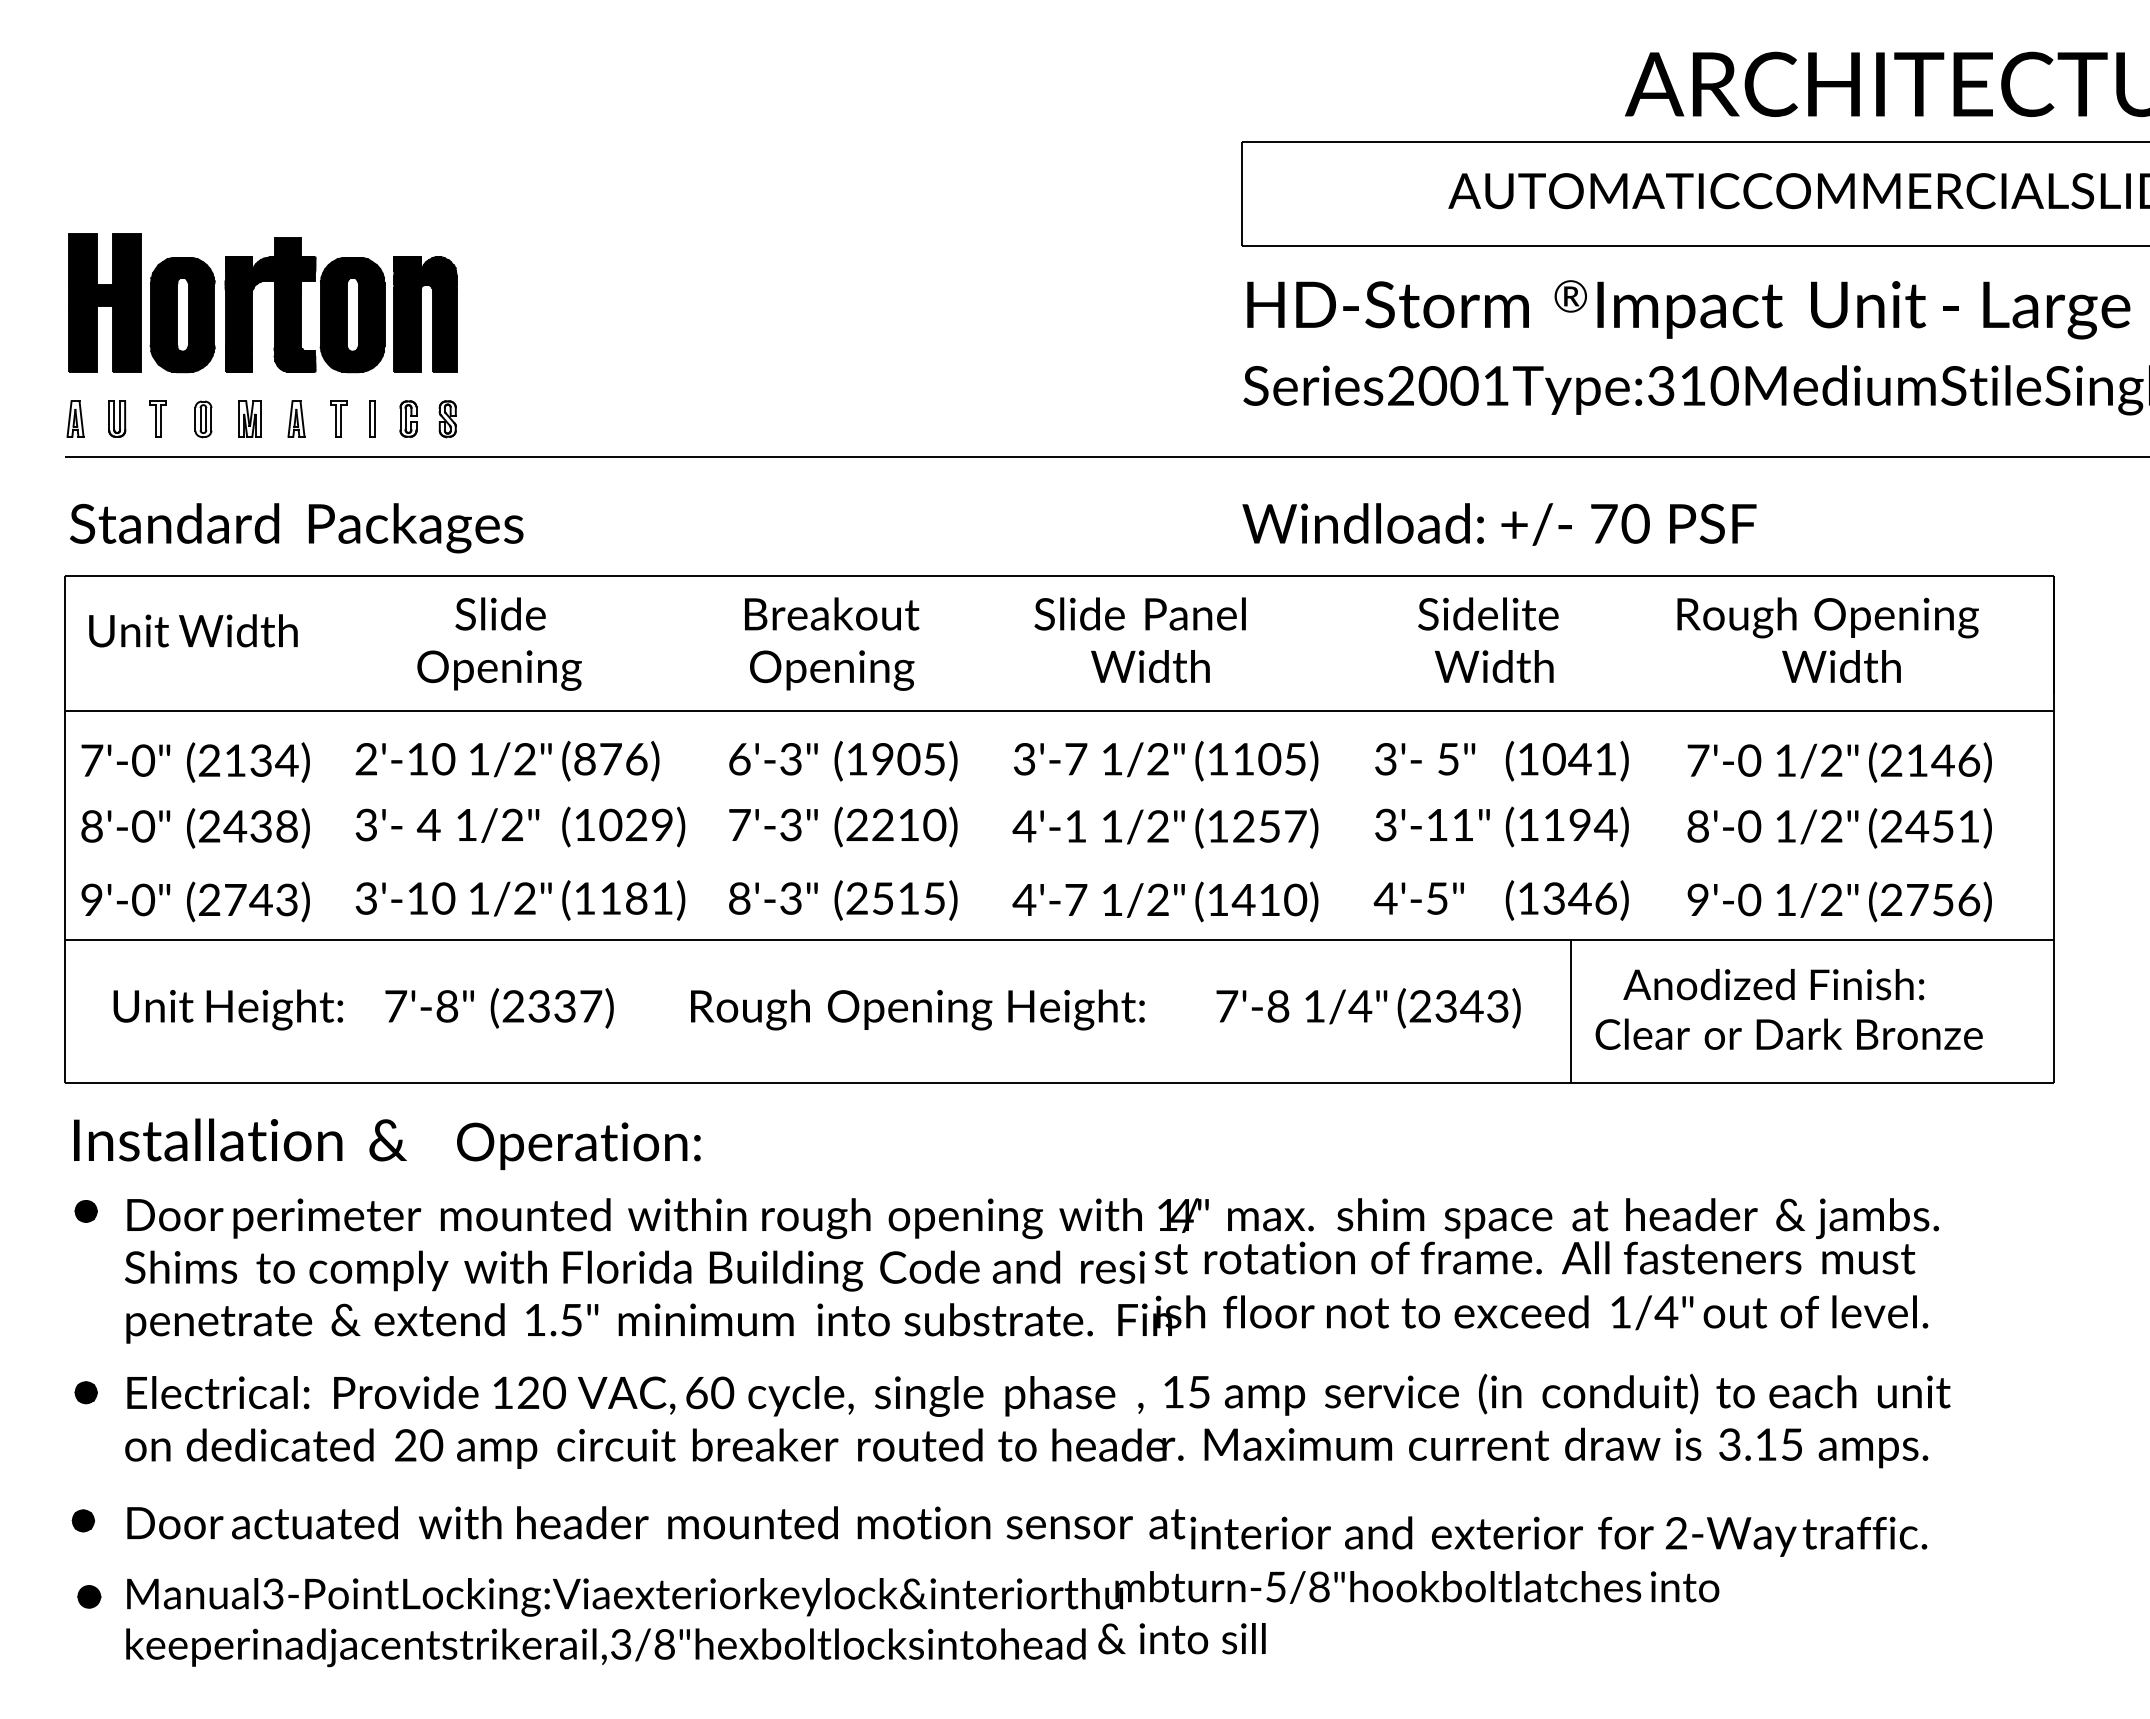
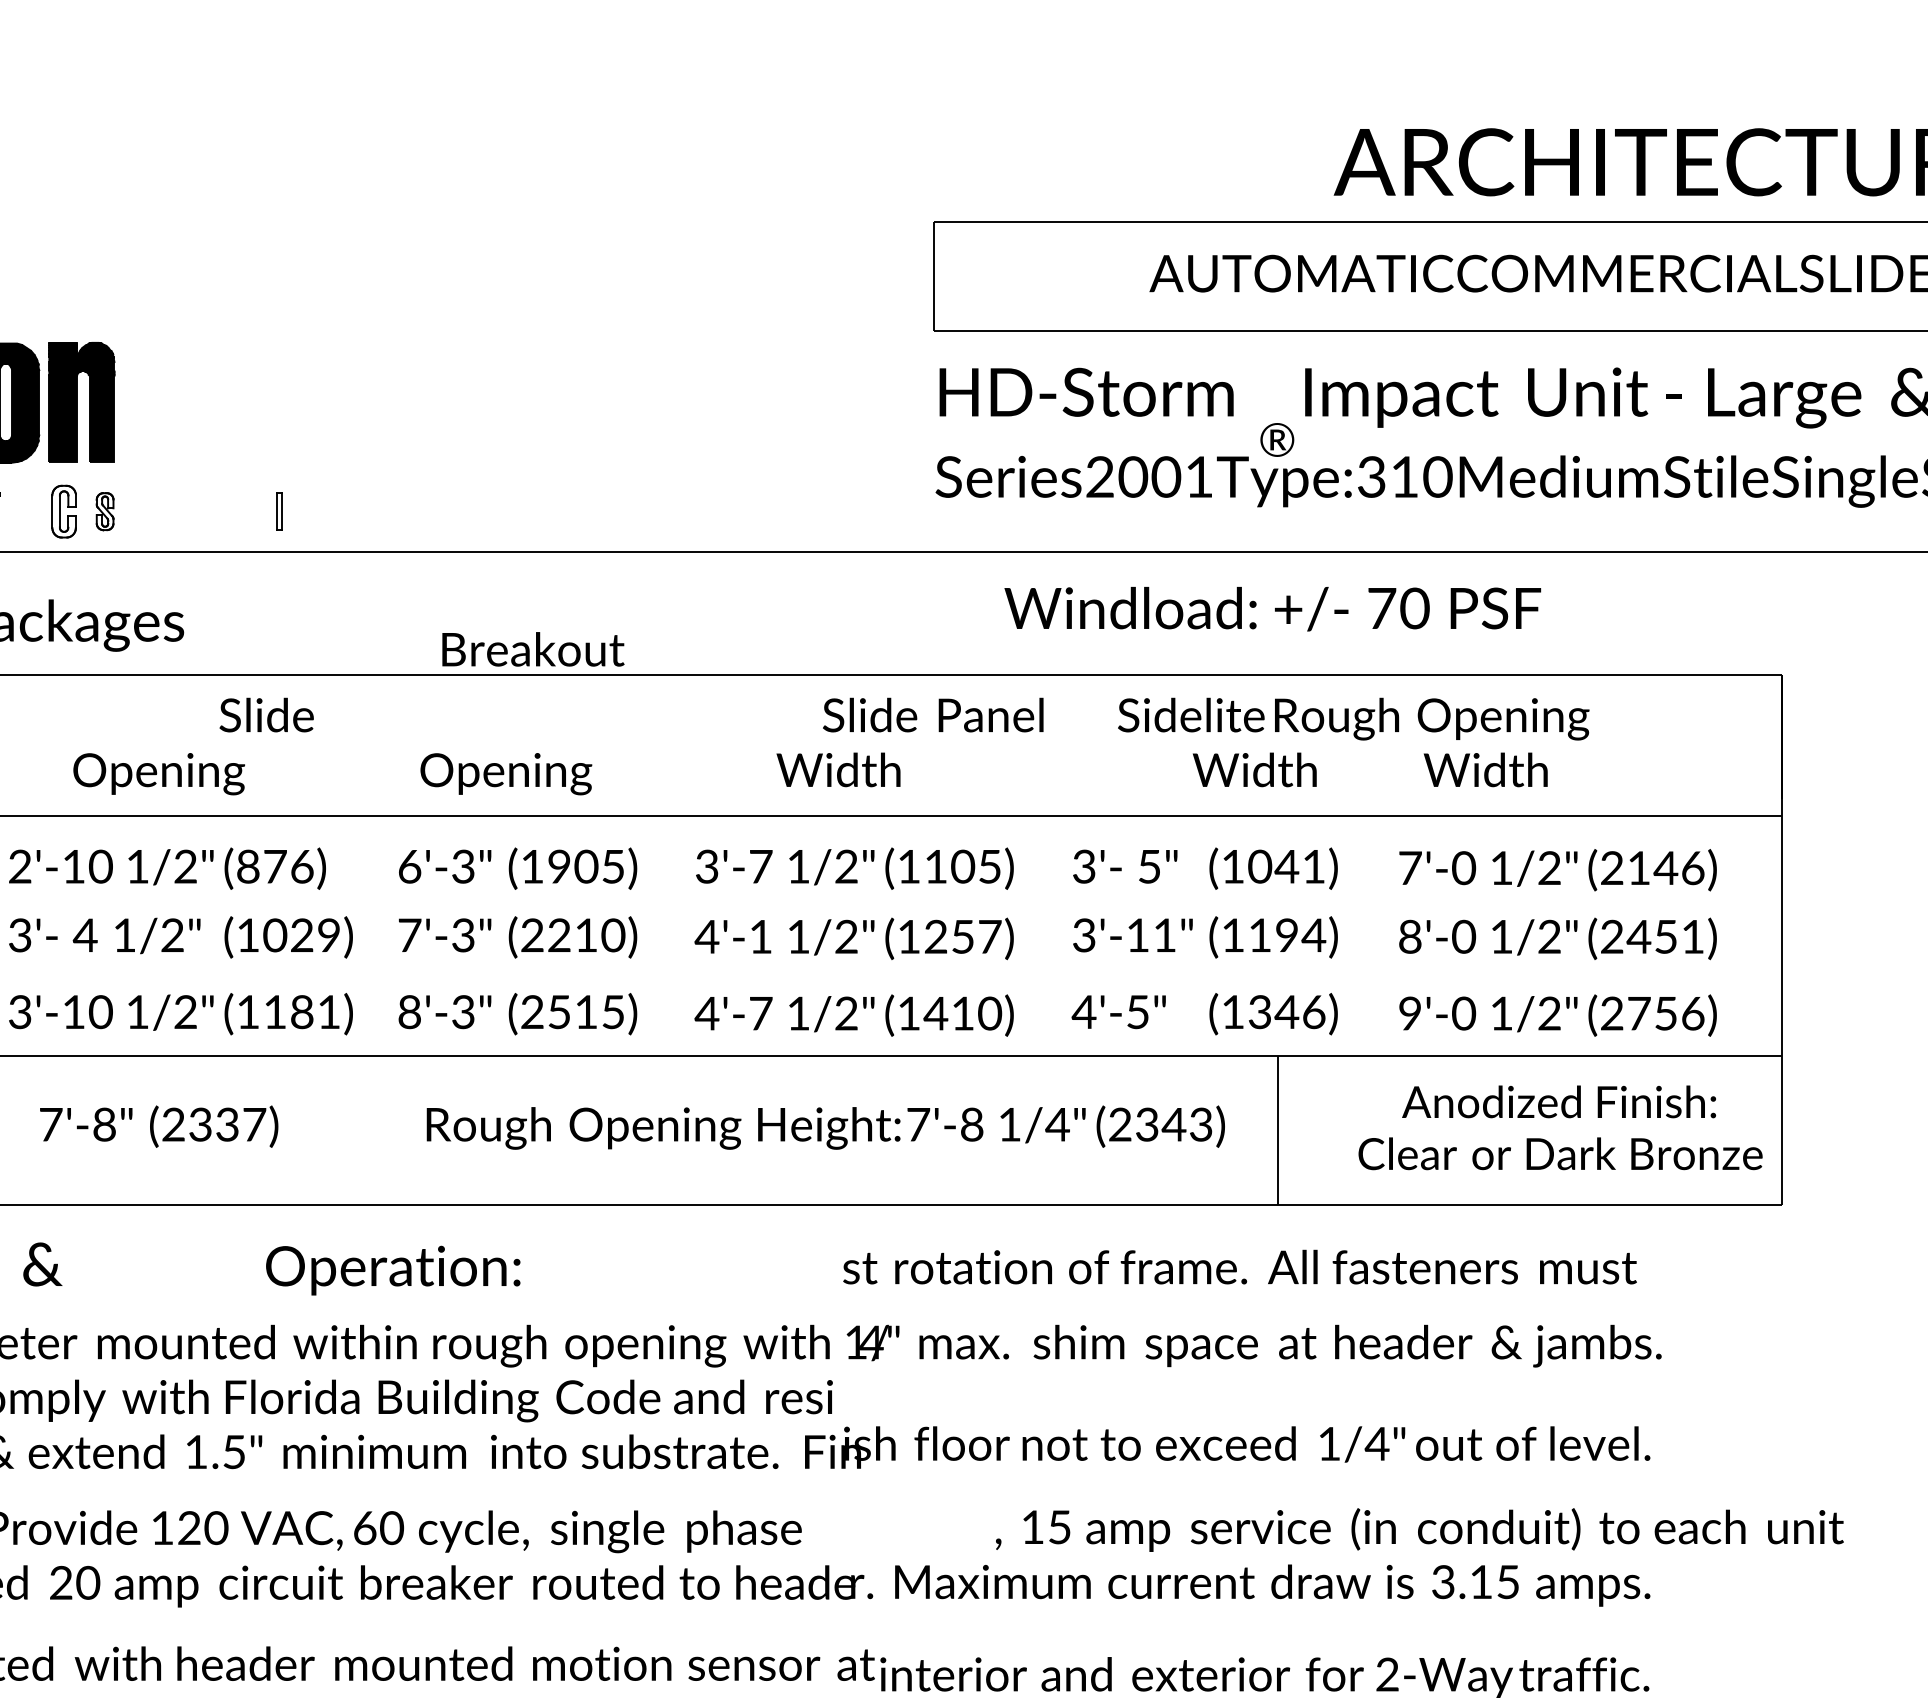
text: (1570, 296) -> (1276, 440), moved
part: (372, 418) -> (279, 511), moved
part: (408, 418) -> (64, 511), size x1.4
text: (1499, 524) -> (1272, 609), moved
text: (500, 613) -> (266, 714), moved
text: (832, 613) -> (533, 648), moved
text: (1139, 613) -> (932, 714), moved
text: (1827, 617) -> (1431, 718), moved
text: (1494, 666) -> (1255, 769), moved
text: (1841, 666) -> (1485, 769), moved
text: (1773, 984) -> (1558, 1101), moved
text: (917, 1009) -> (663, 1127), moved
text: (1788, 1033) -> (1559, 1152), moved
text: (578, 1145) -> (392, 1269), moved
text: (1535, 1257) -> (1240, 1266), moved
text: (1544, 1394) -> (1419, 1529), moved

